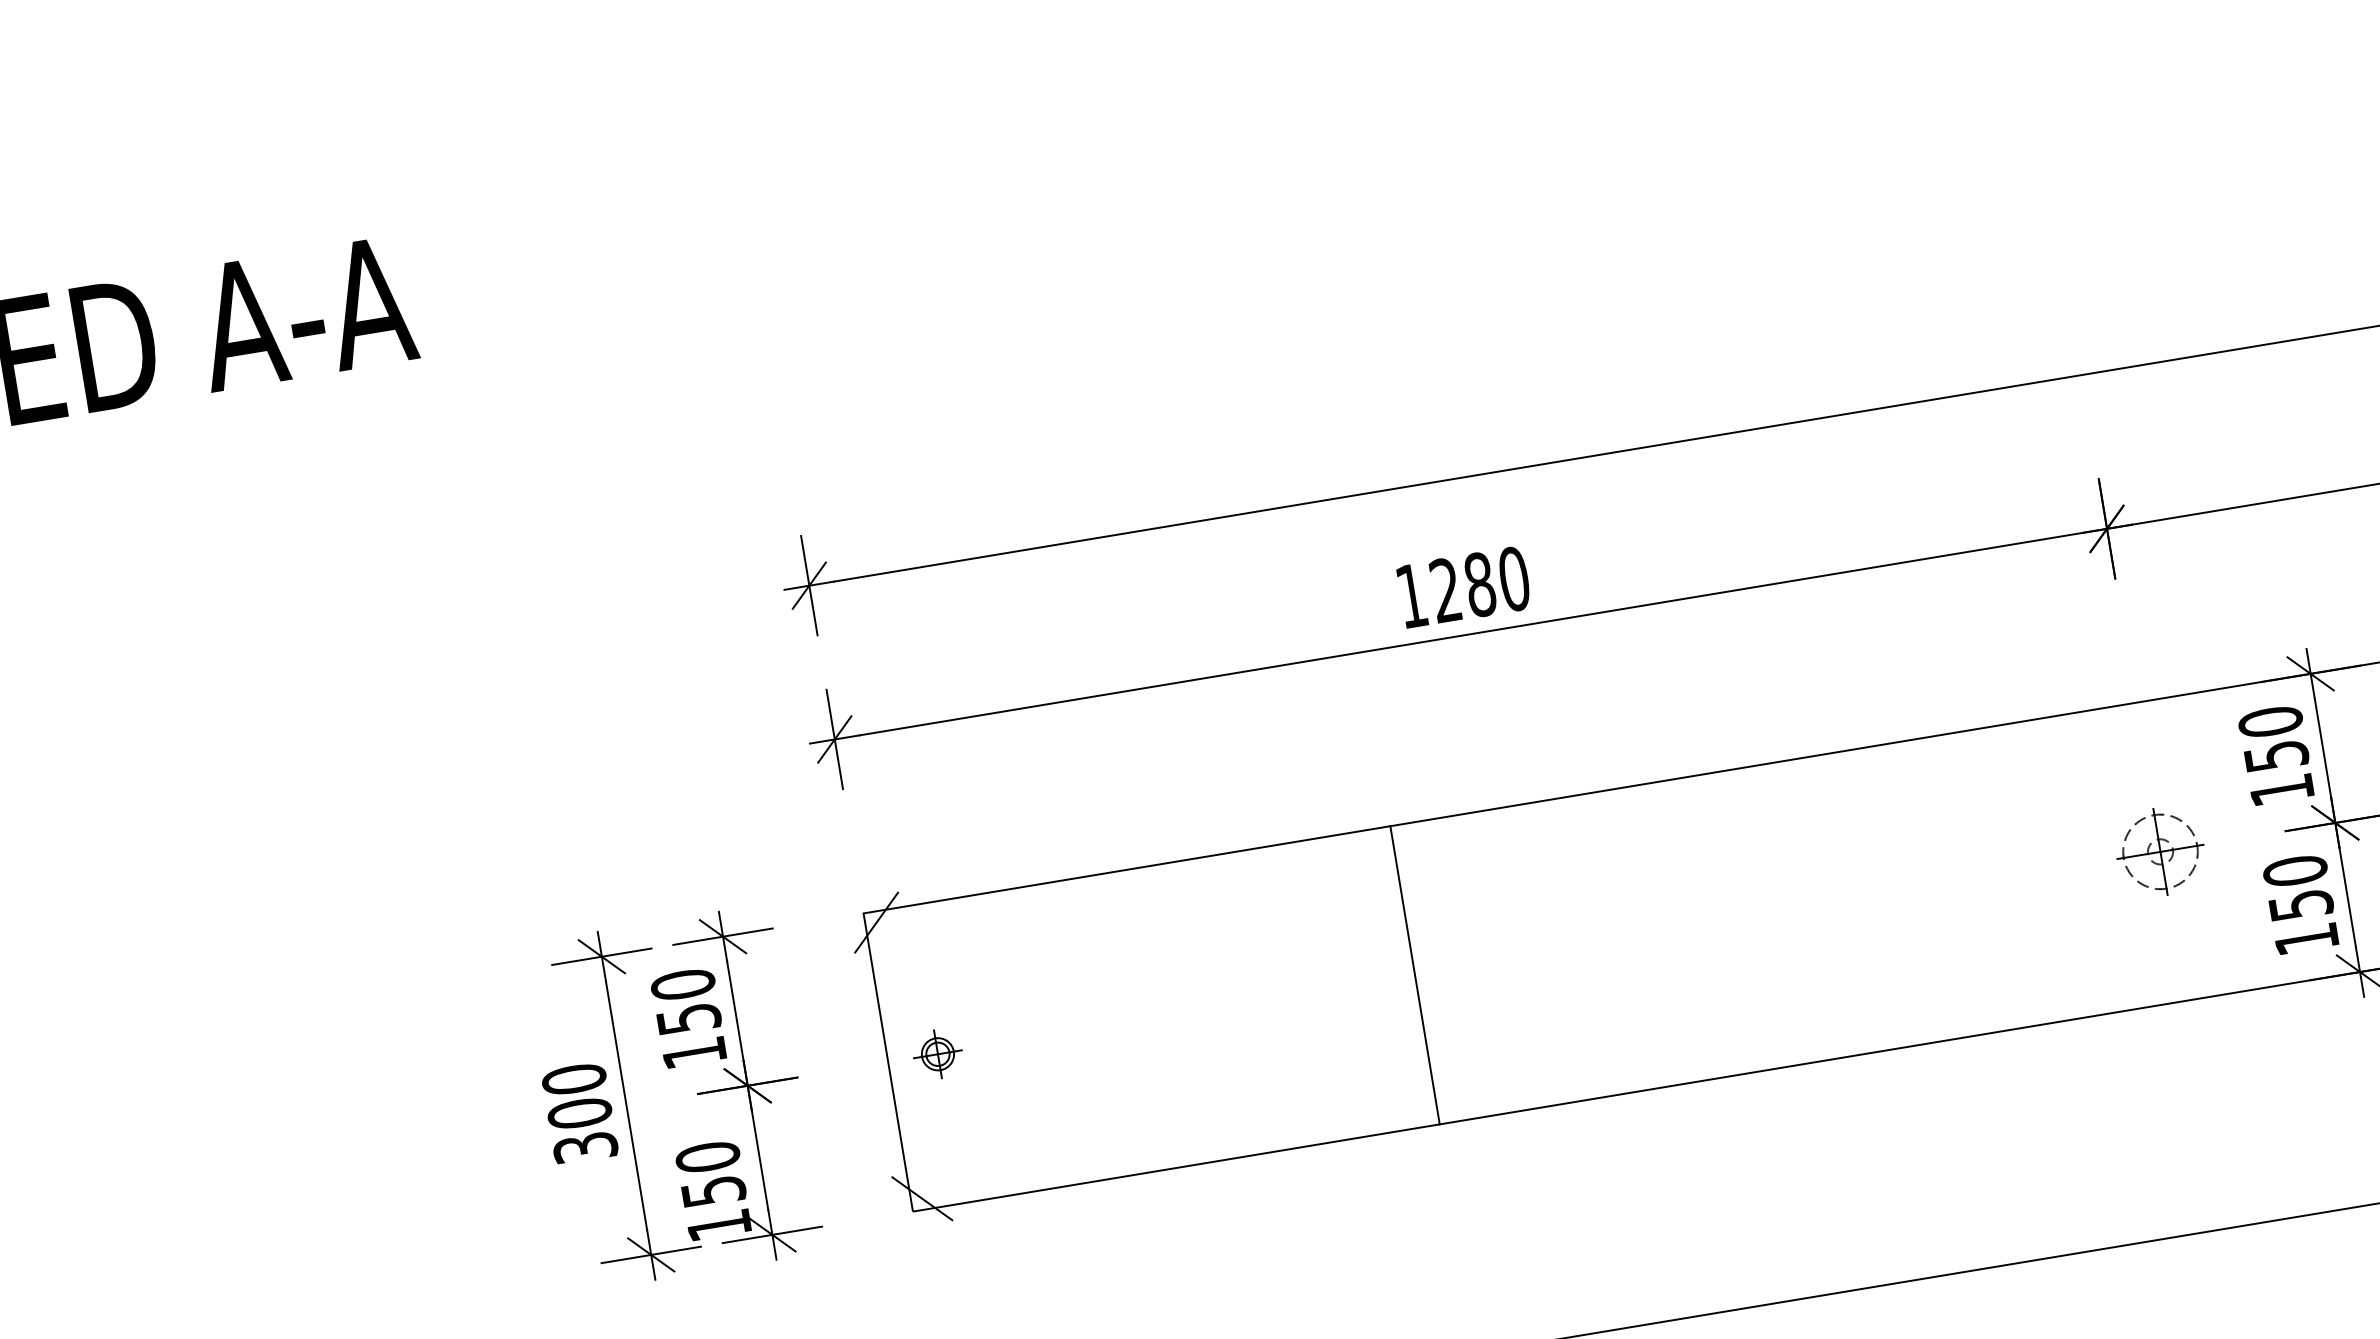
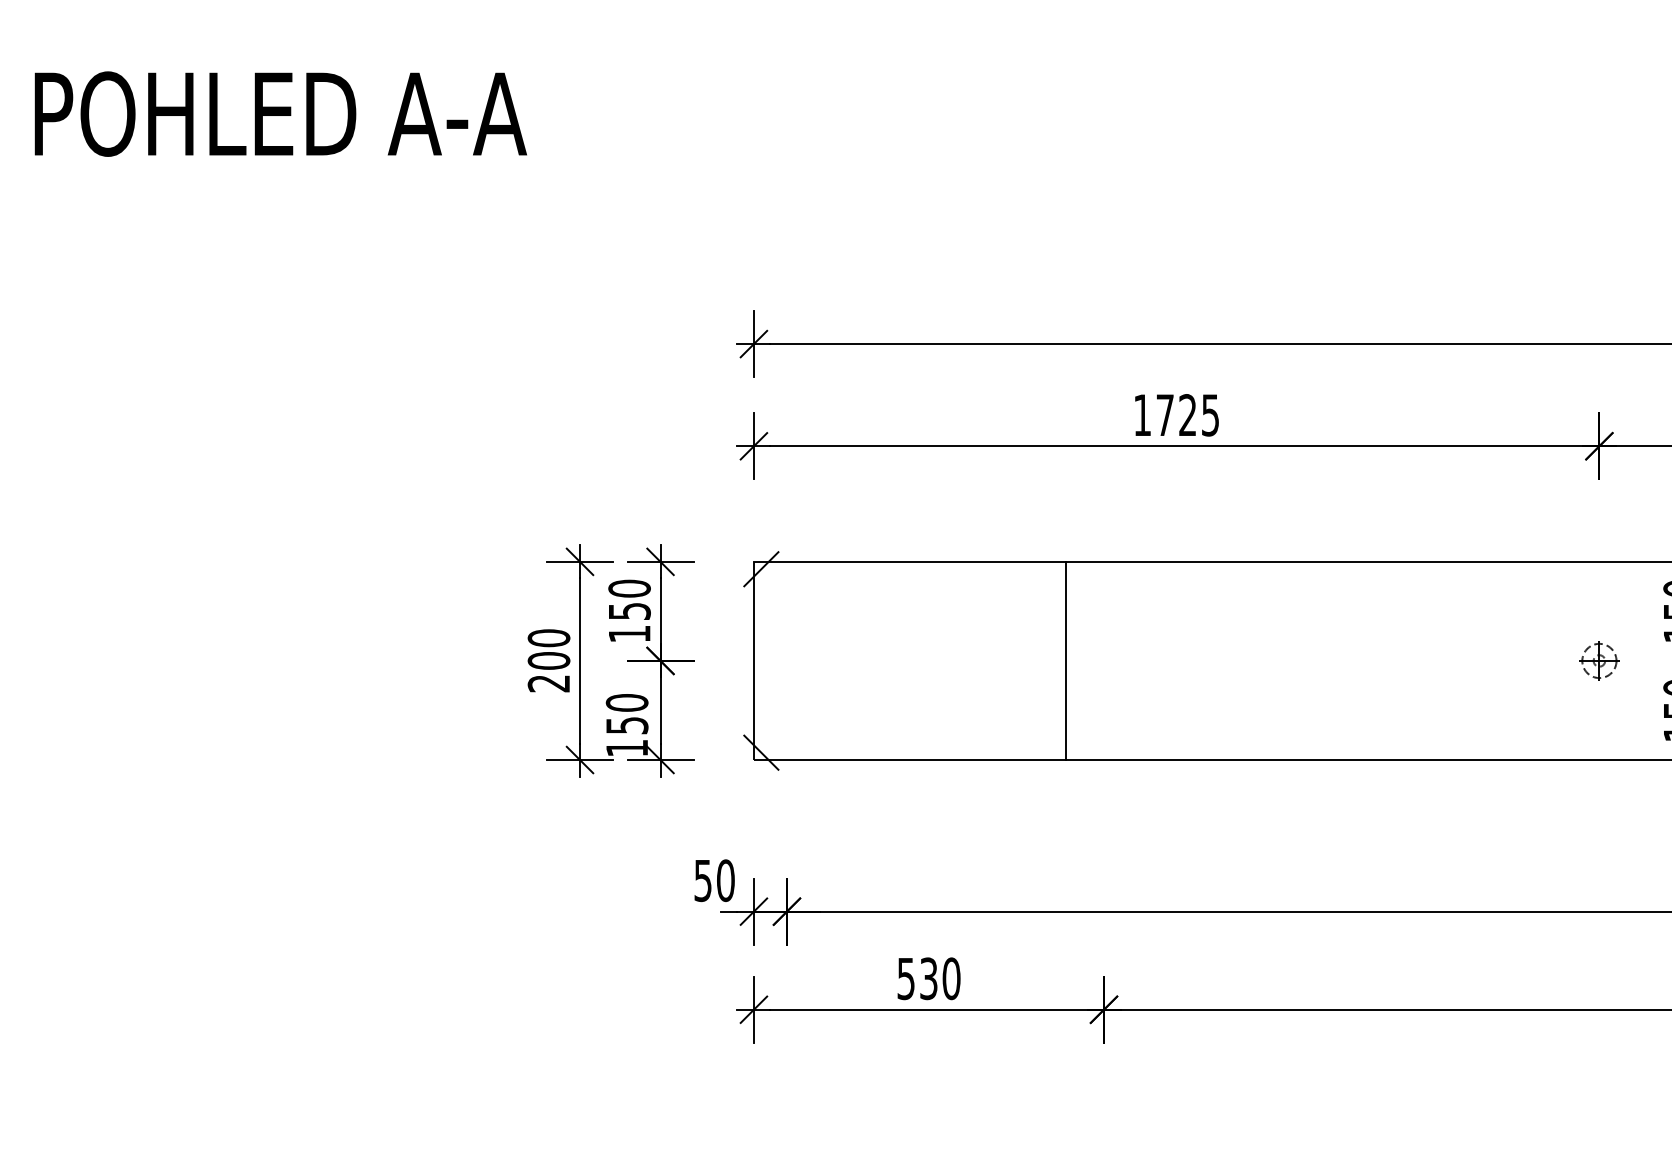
text: (1479, 585) -> (1187, 415), 1280 -> 1725
part: (2160, 851) -> (1599, 660), size x0.7
line: (1415, 974) -> (1066, 660), moved
part: (937, 1053) -> (786, 660), removed
text: (586, 1147) -> (549, 683), 300 -> 200

